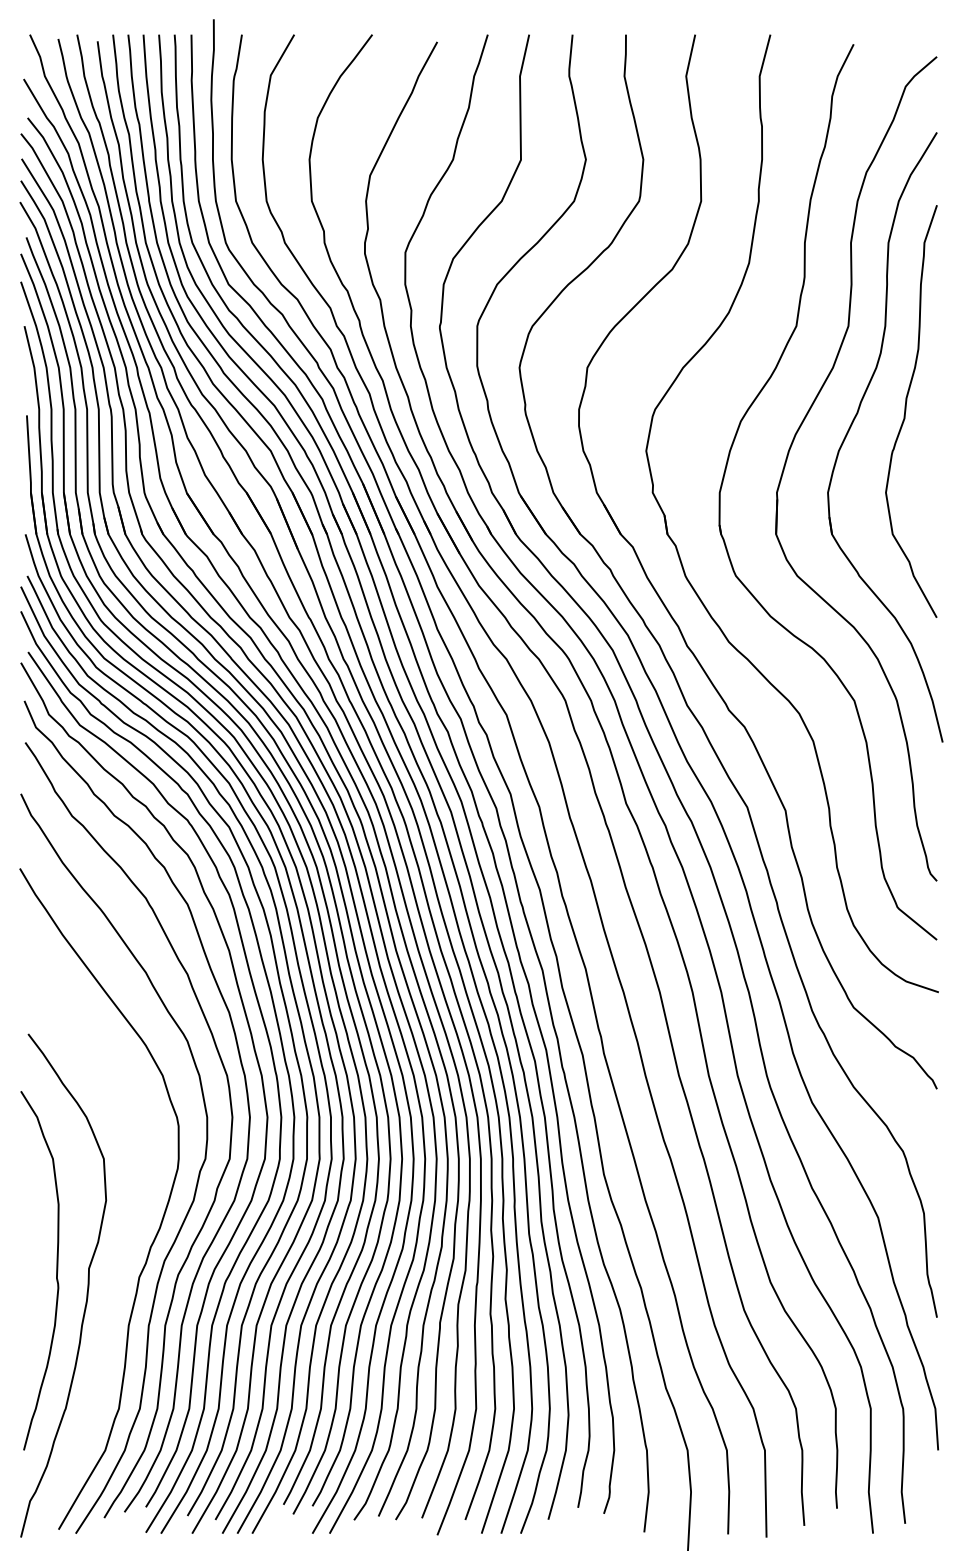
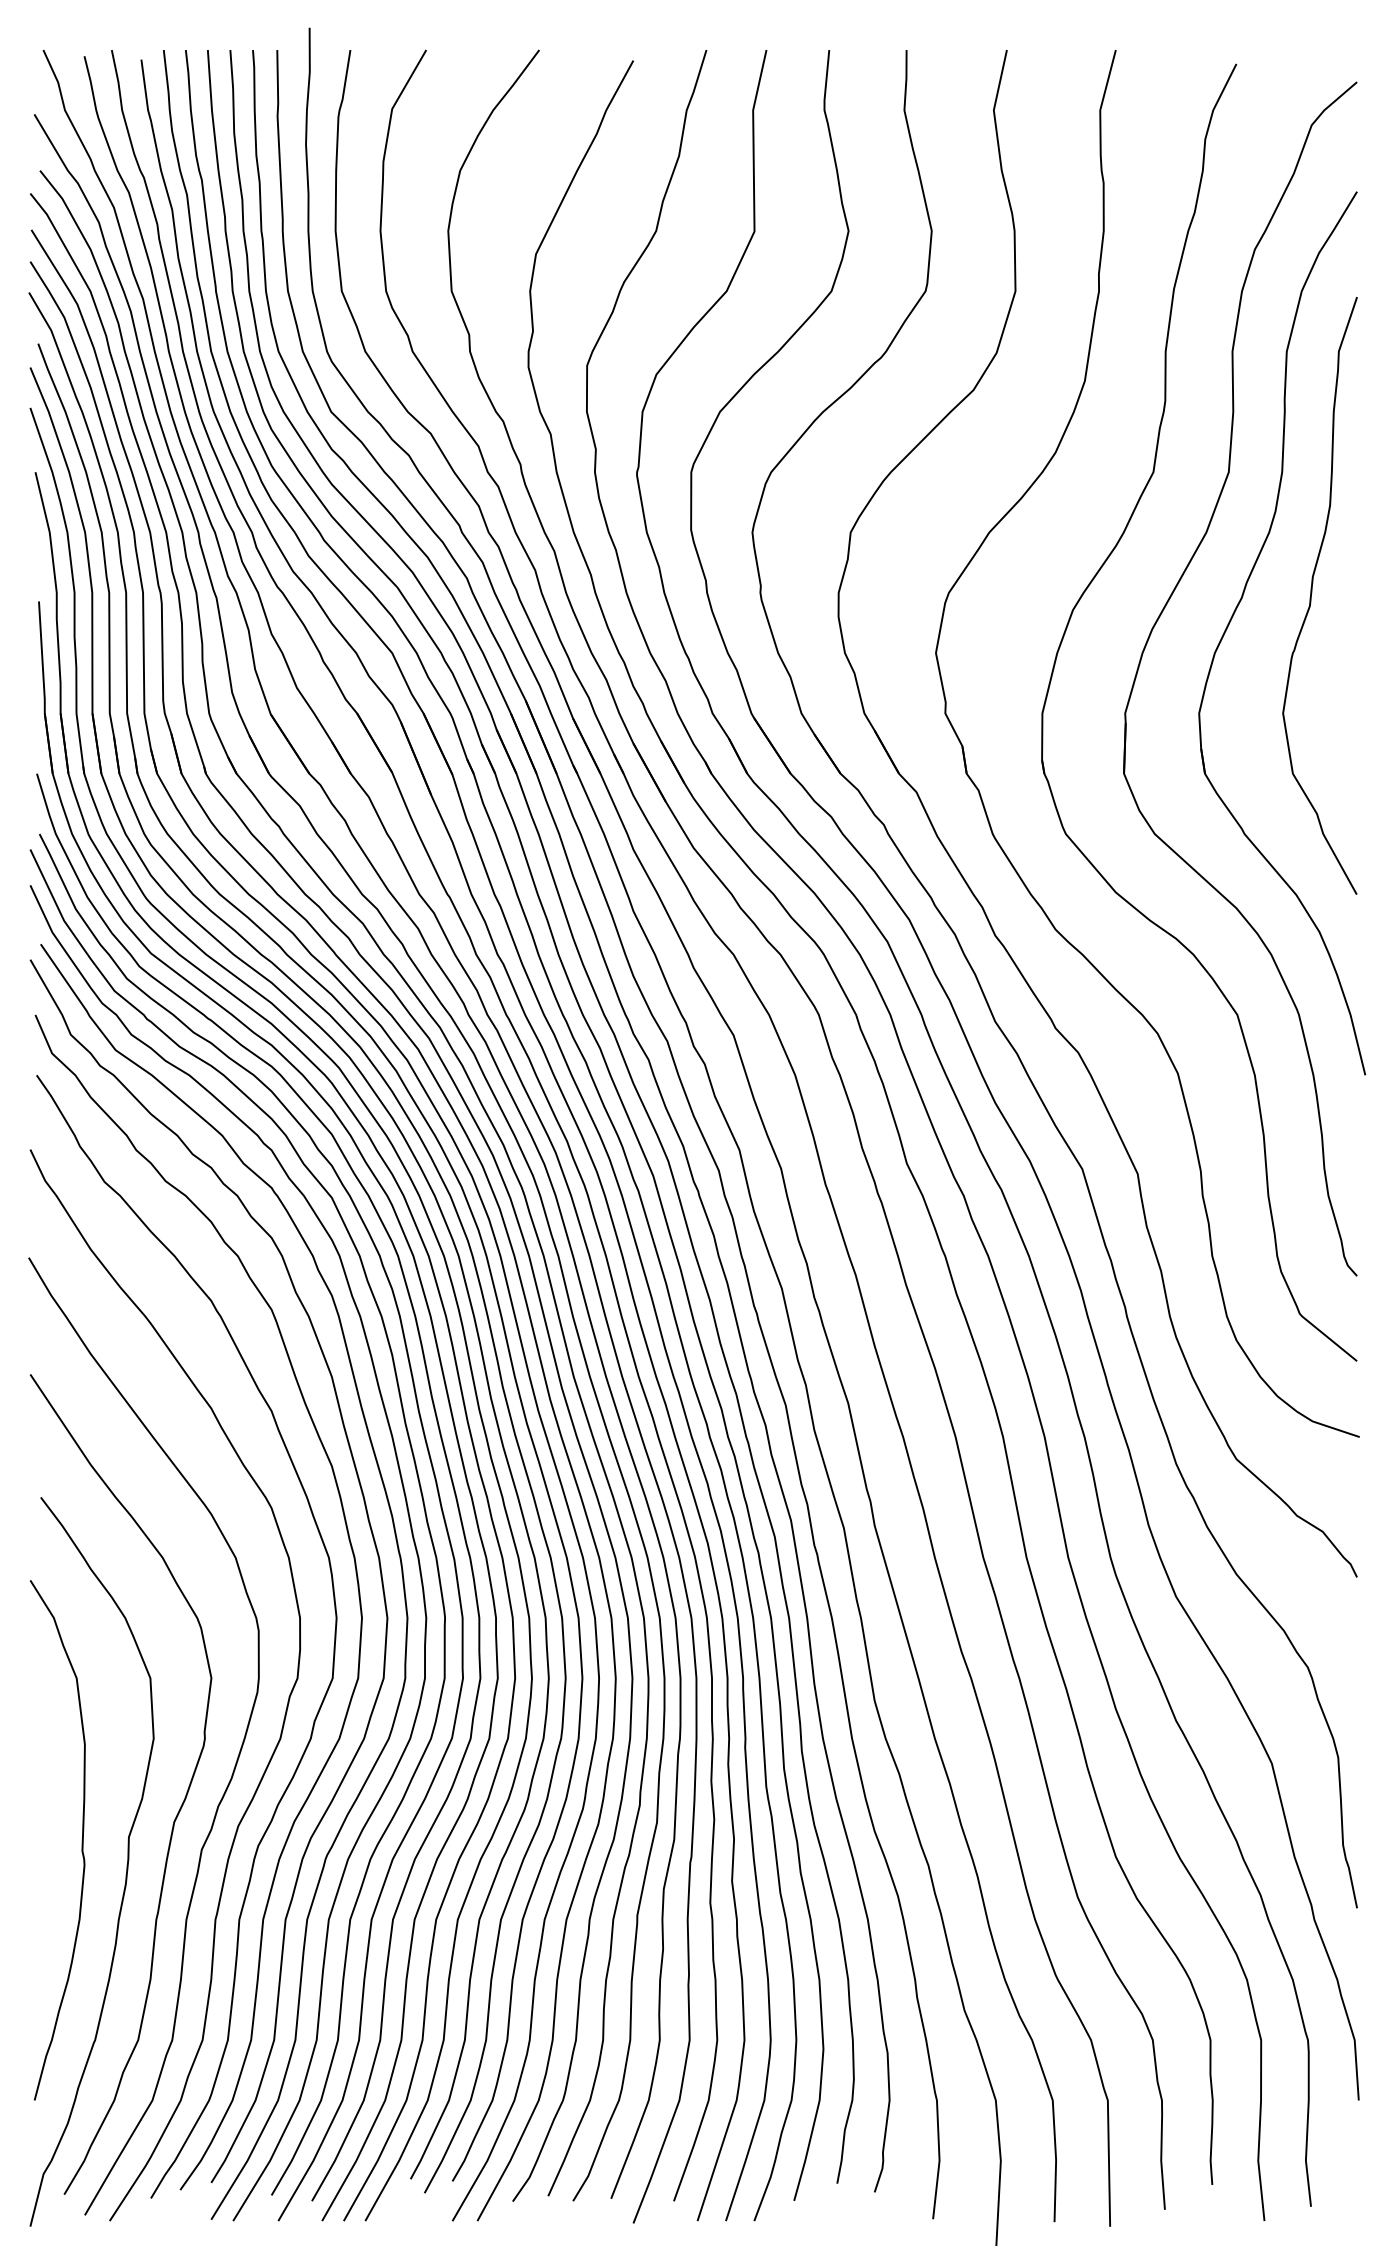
curve: (124, 1246) -> (180, 1805), added

